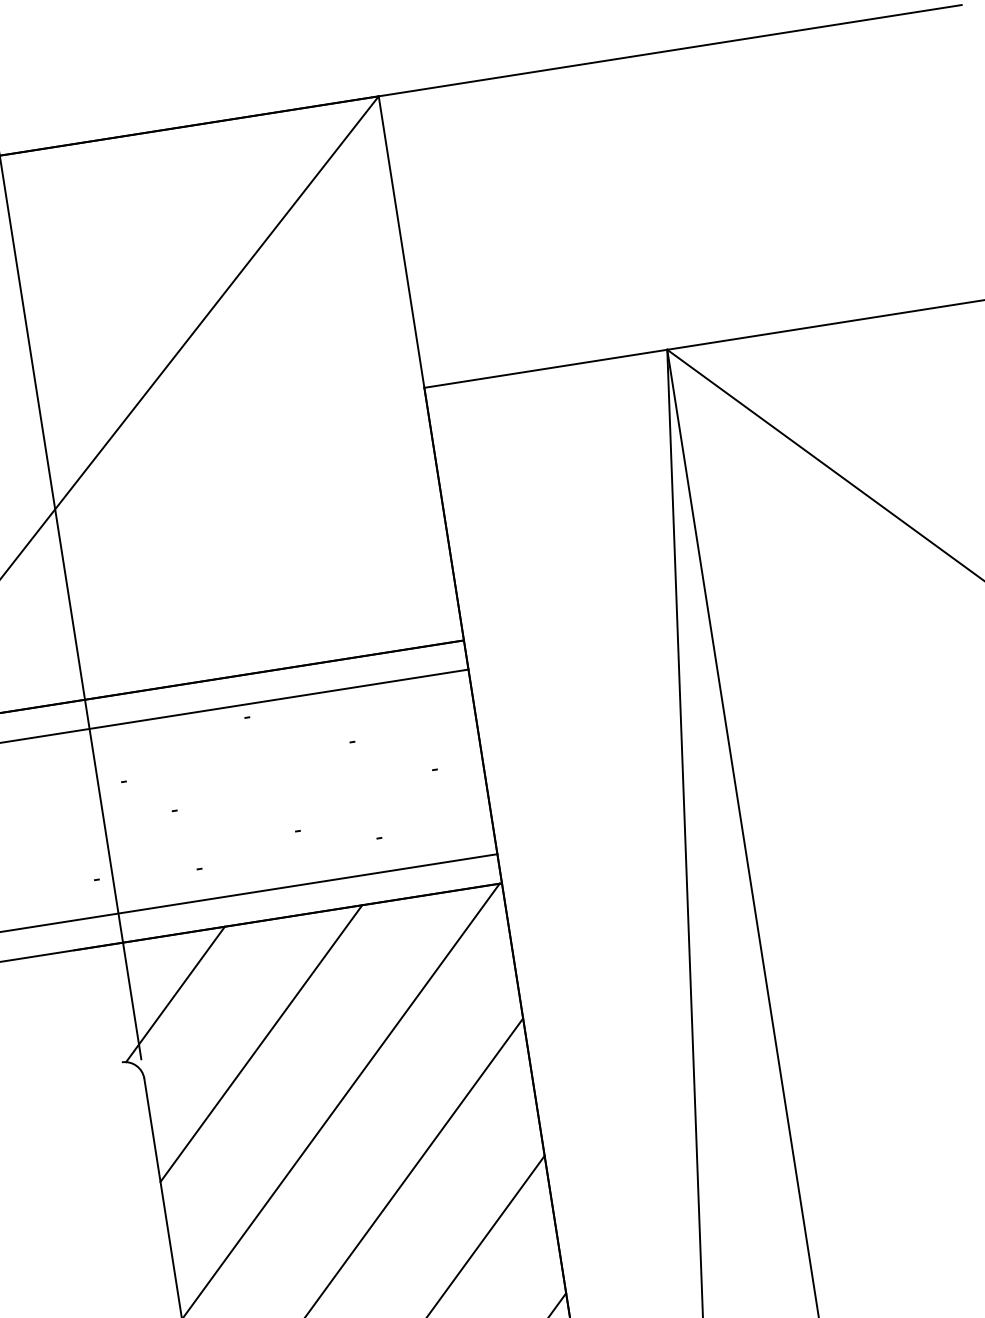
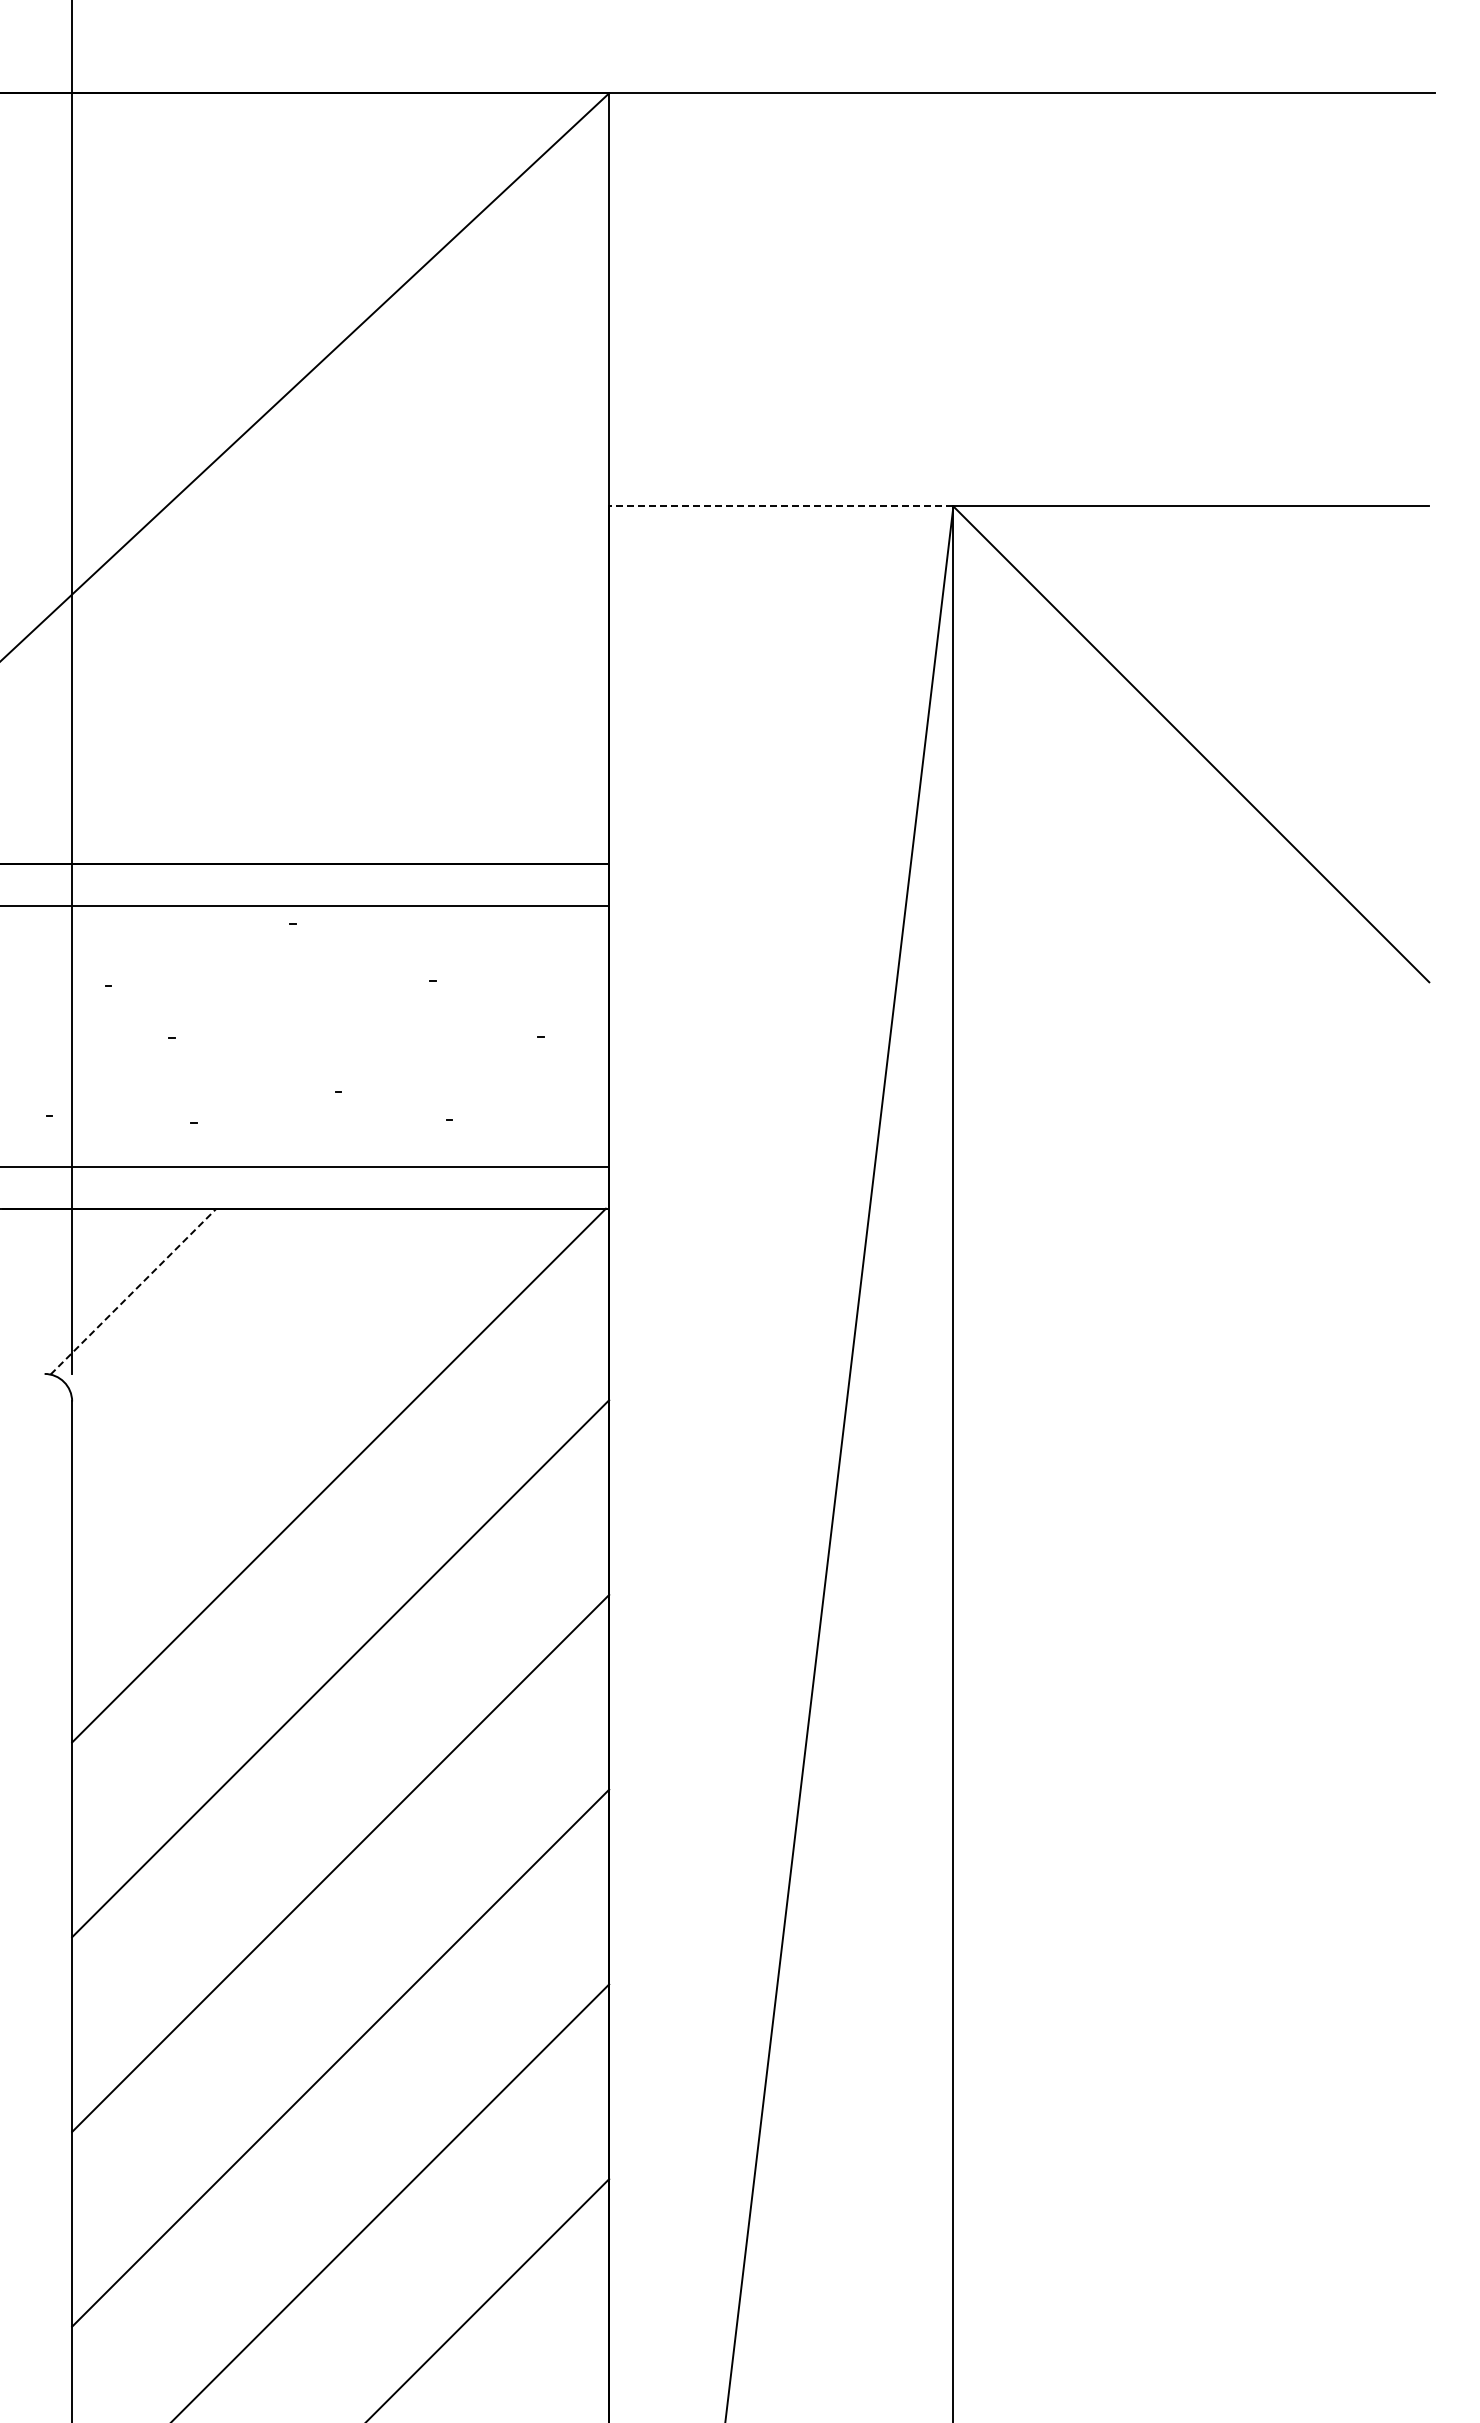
line: (545, 368) -> (780, 506), solid -> dashed
line: (175, 994) -> (133, 1291), solid -> dashed
line: (261, 1043) -> (241, 1377), removed

